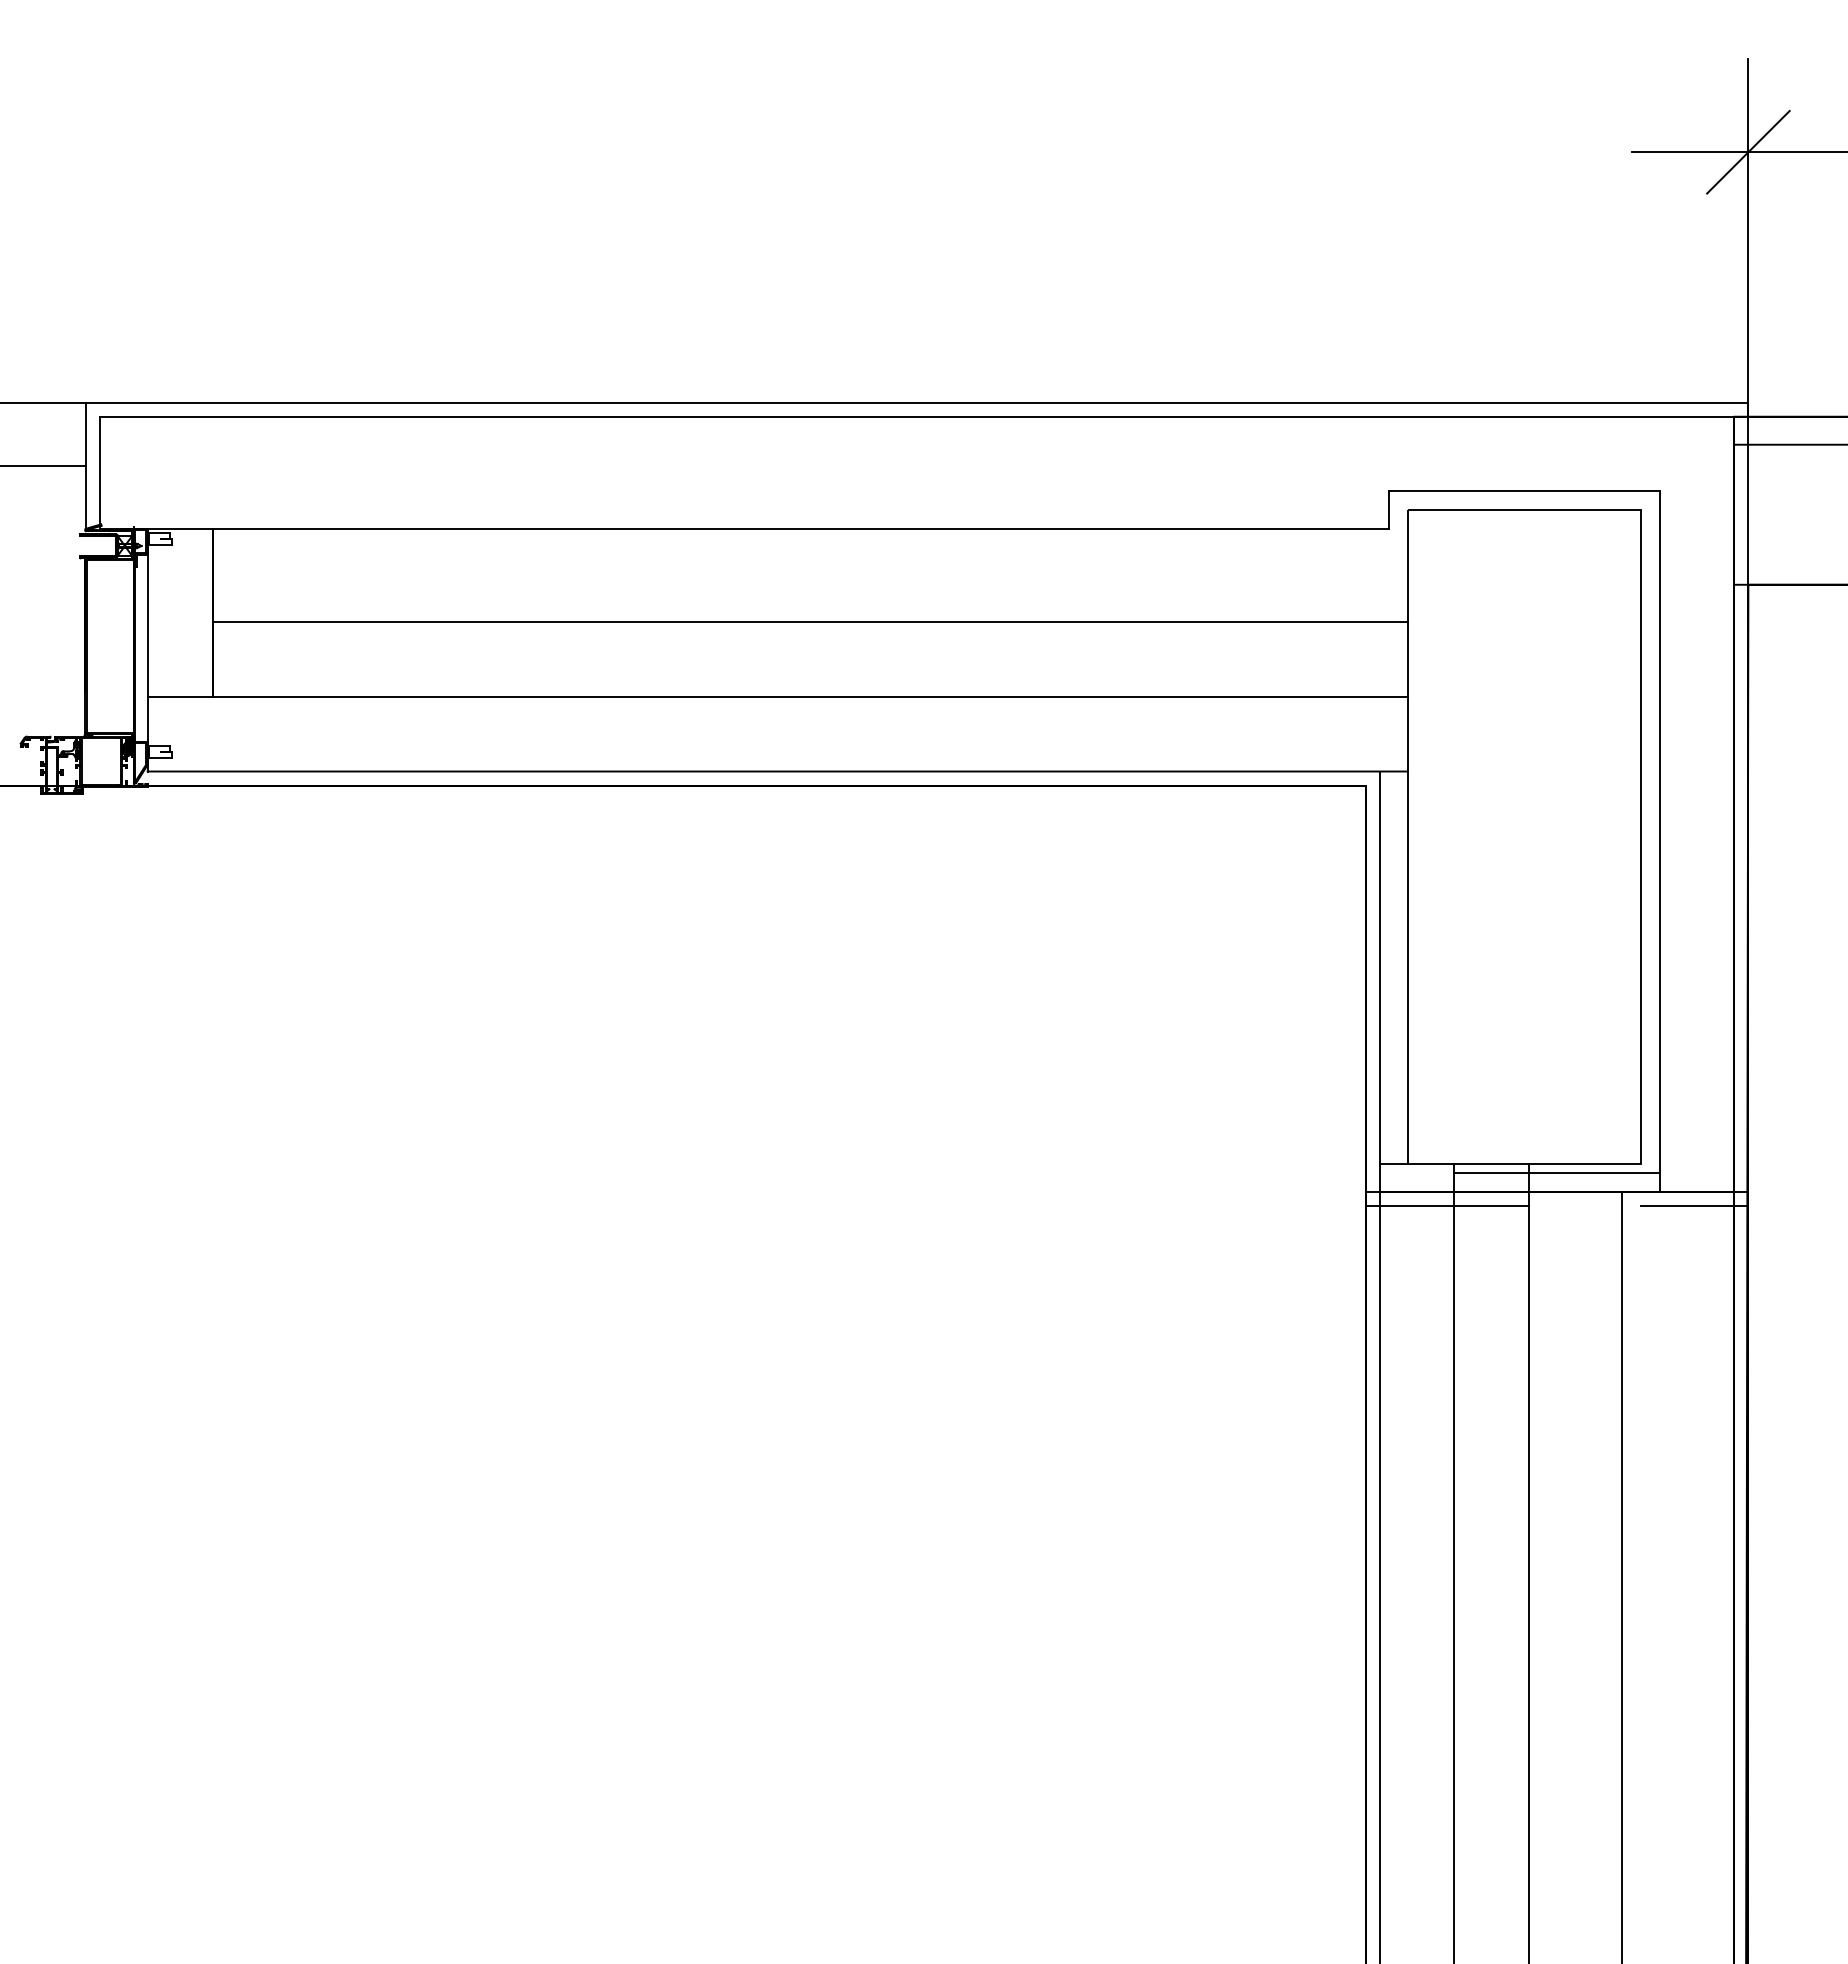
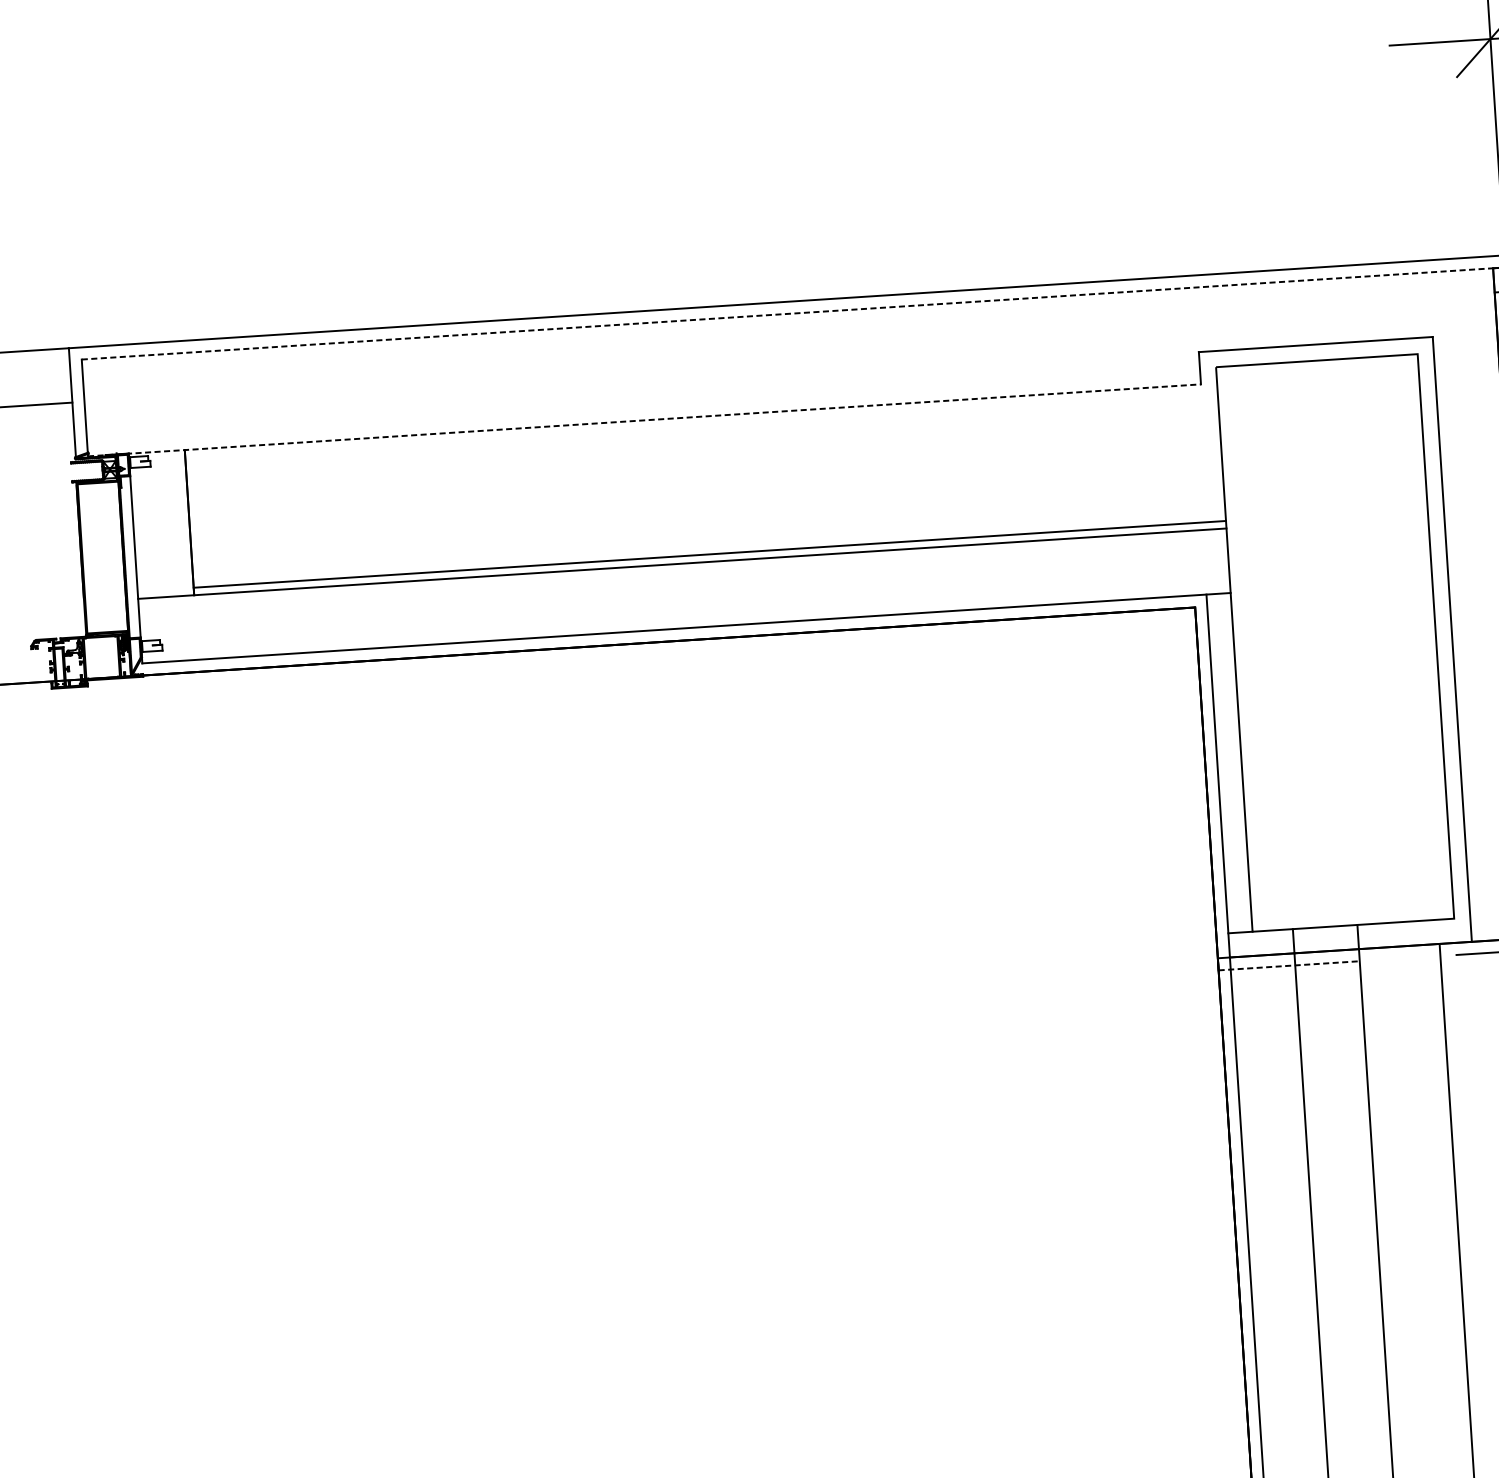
line: (917, 416) -> (787, 313), solid -> dashed
line: (745, 528) -> (645, 420), solid -> dashed
line: (809, 622) -> (709, 554), moved
line: (1556, 1172) -> (1381, 931), removed
line: (1447, 1205) -> (1289, 965), solid -> dashed

